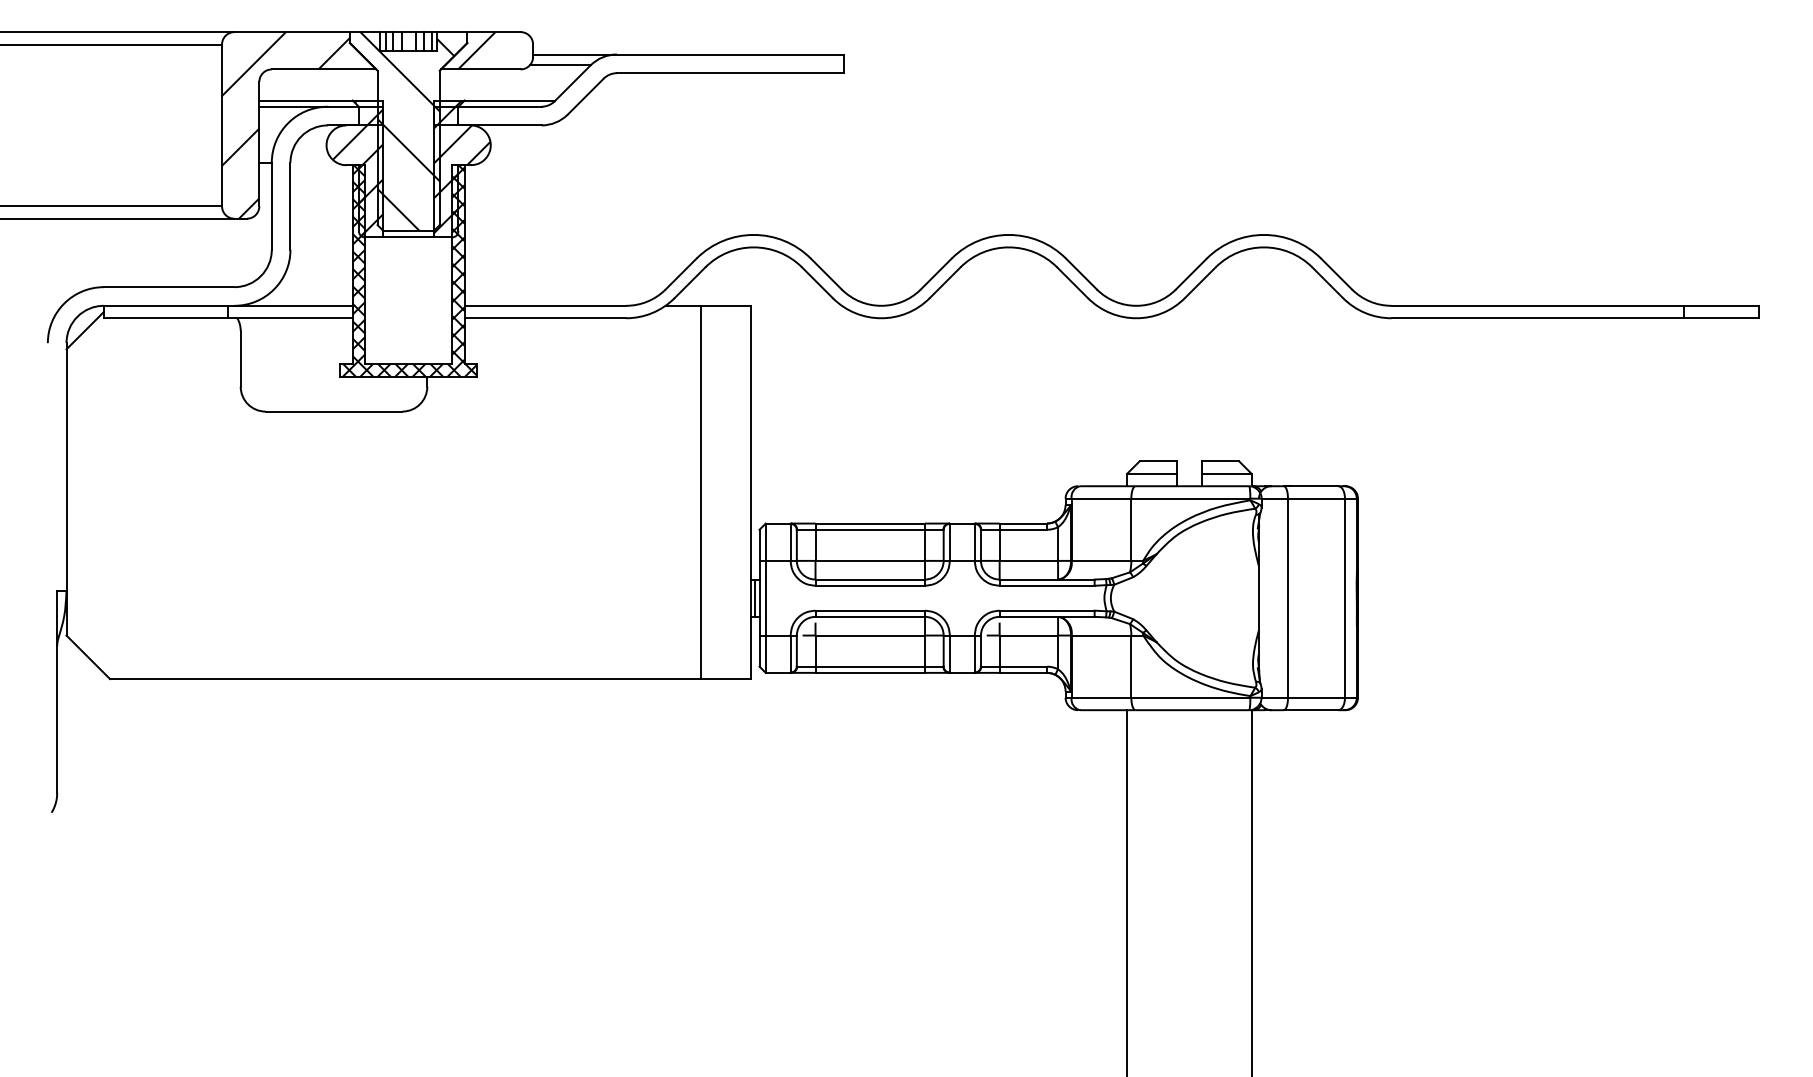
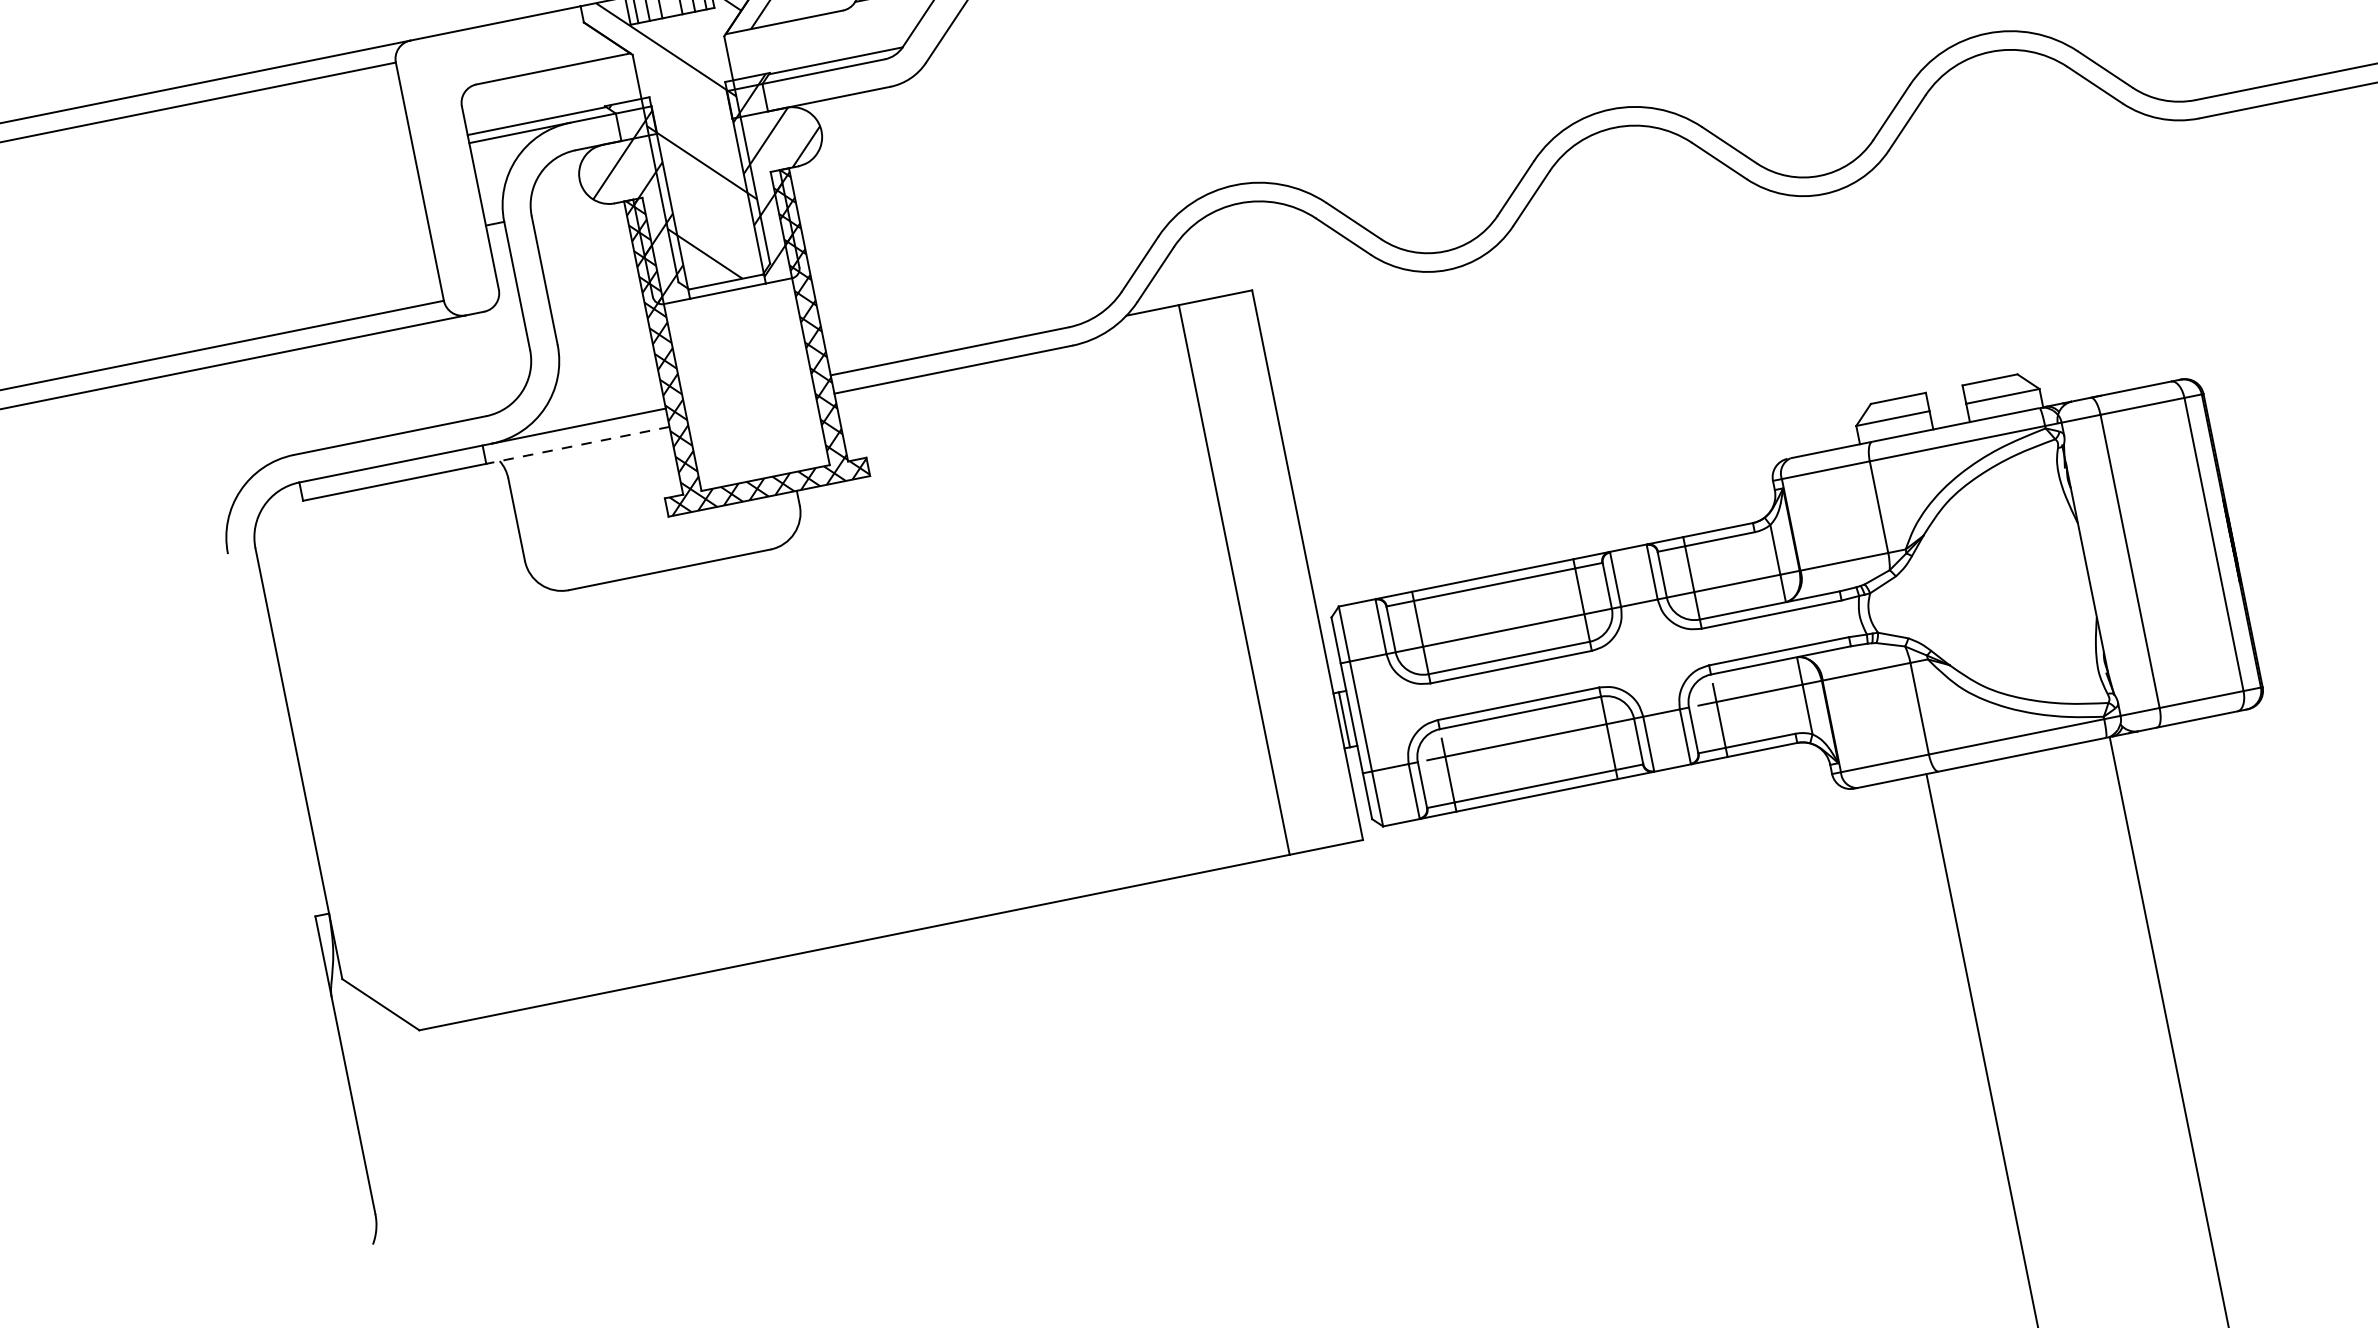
hatch: (286, 125) -> (514, 162), removed
line: (289, 318) -> (576, 445), solid -> dashed
line: (84, 330) -> (278, 524), removed

